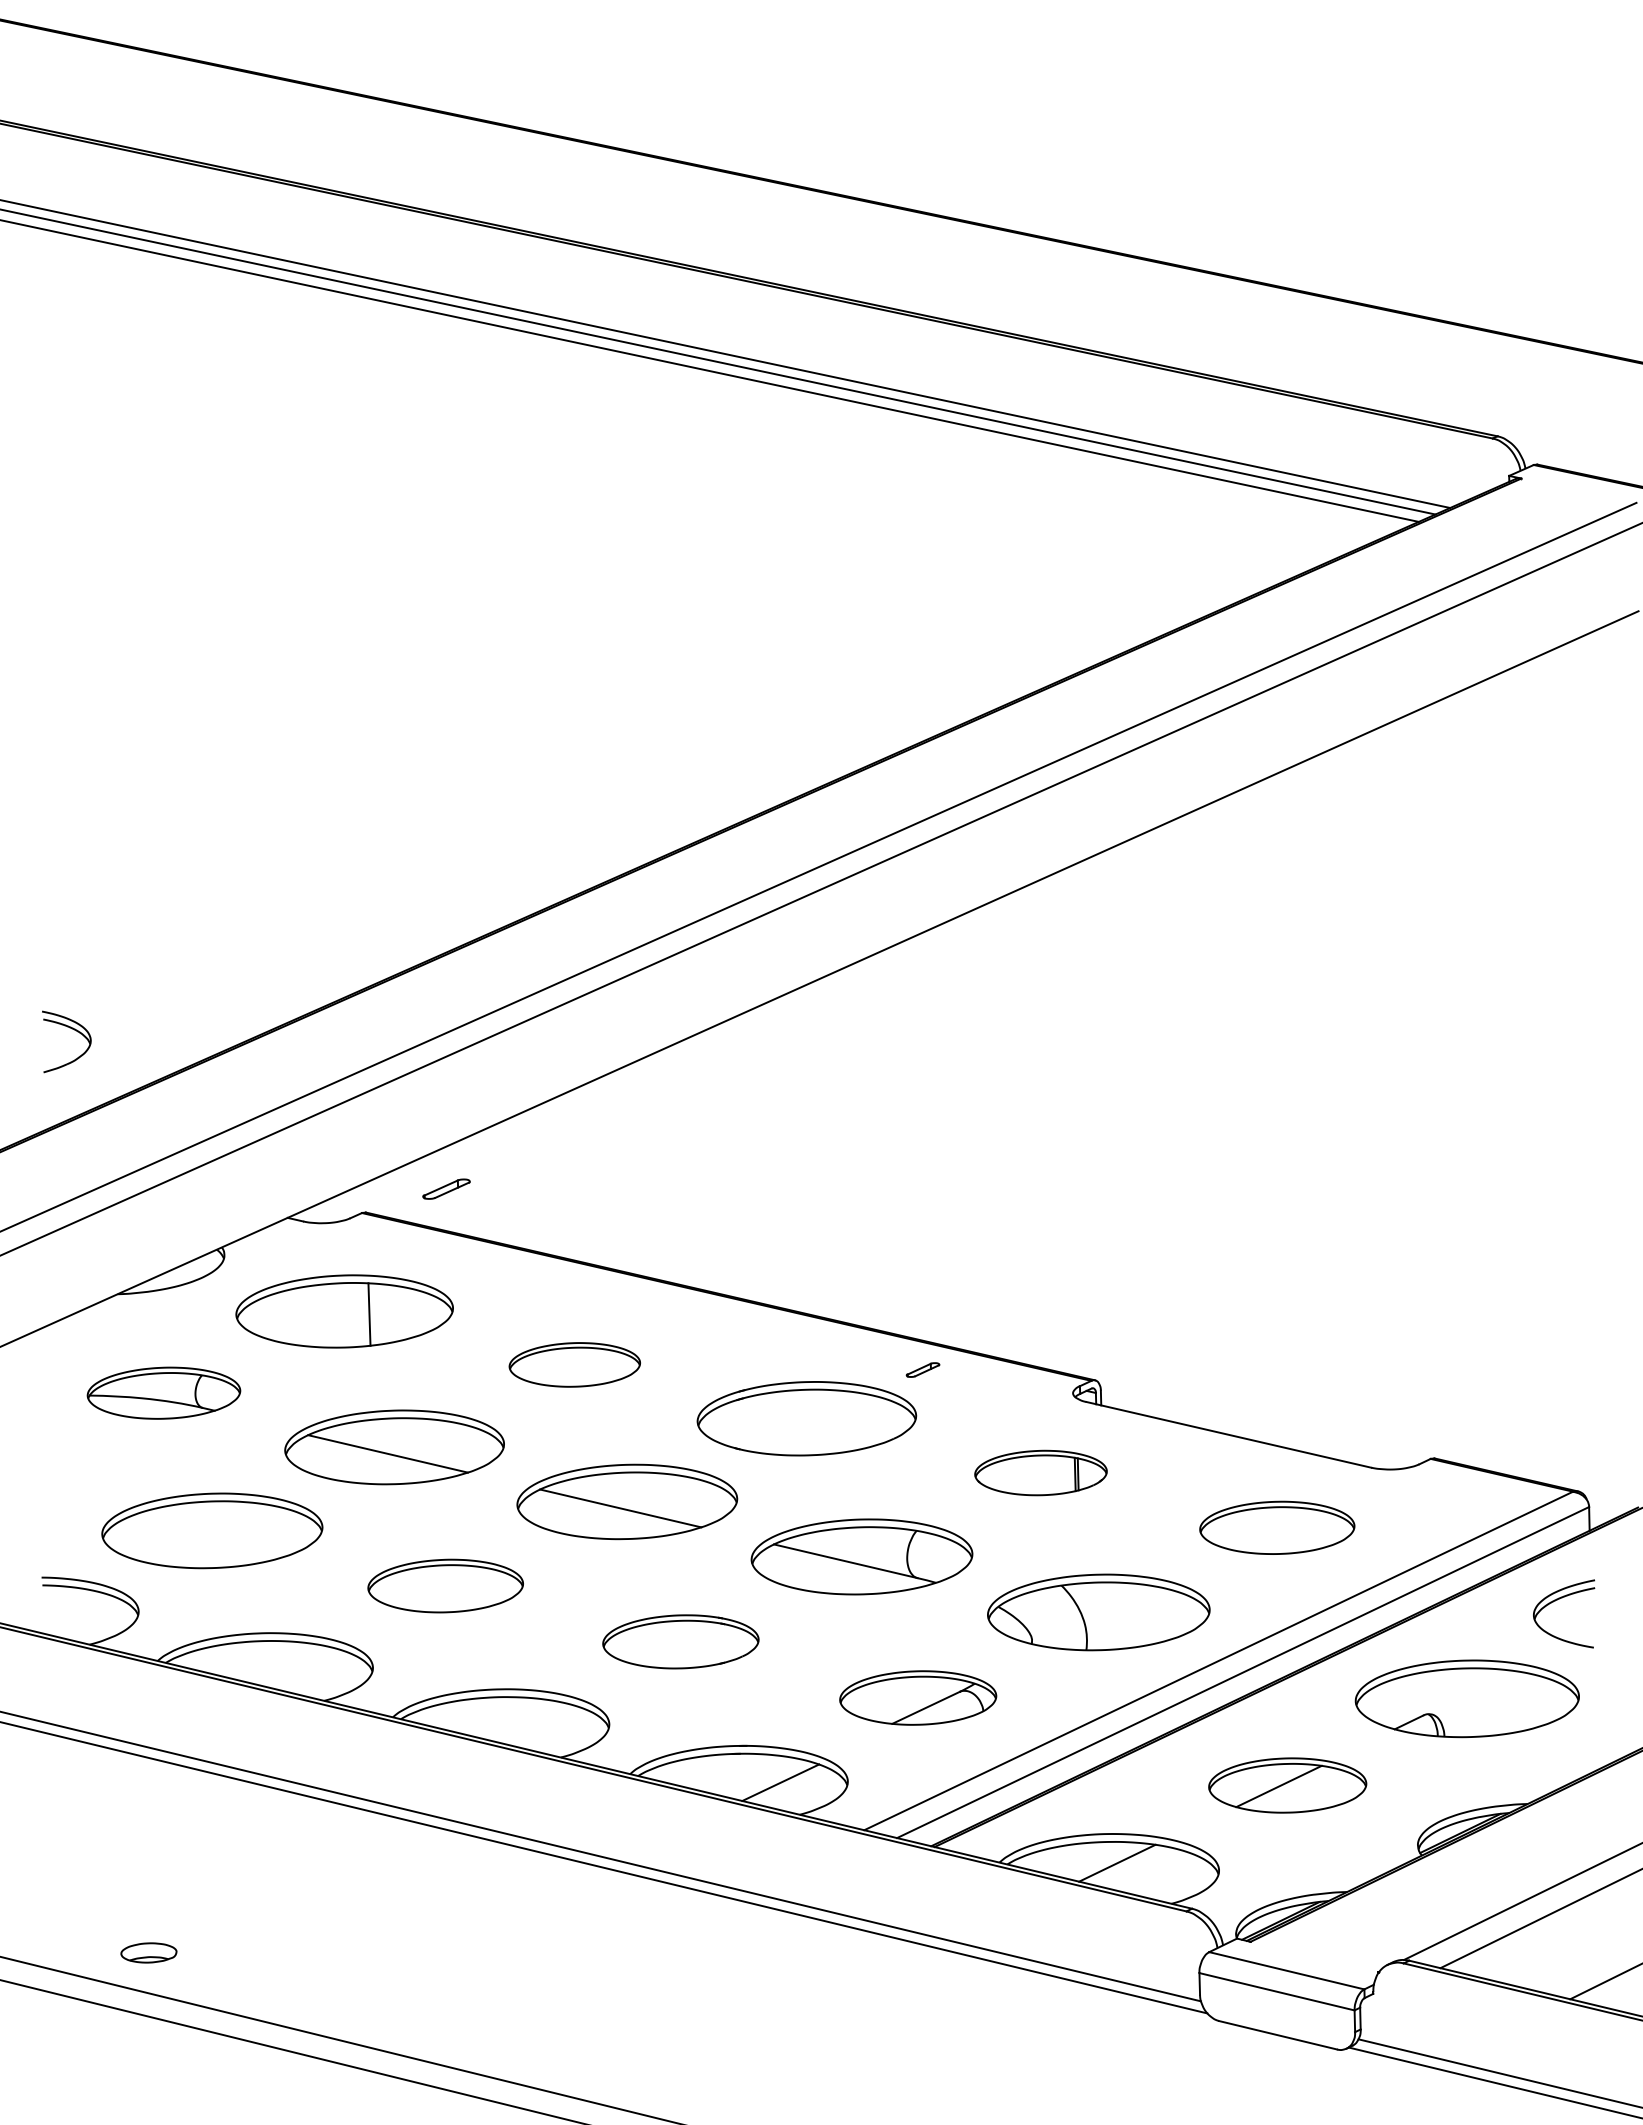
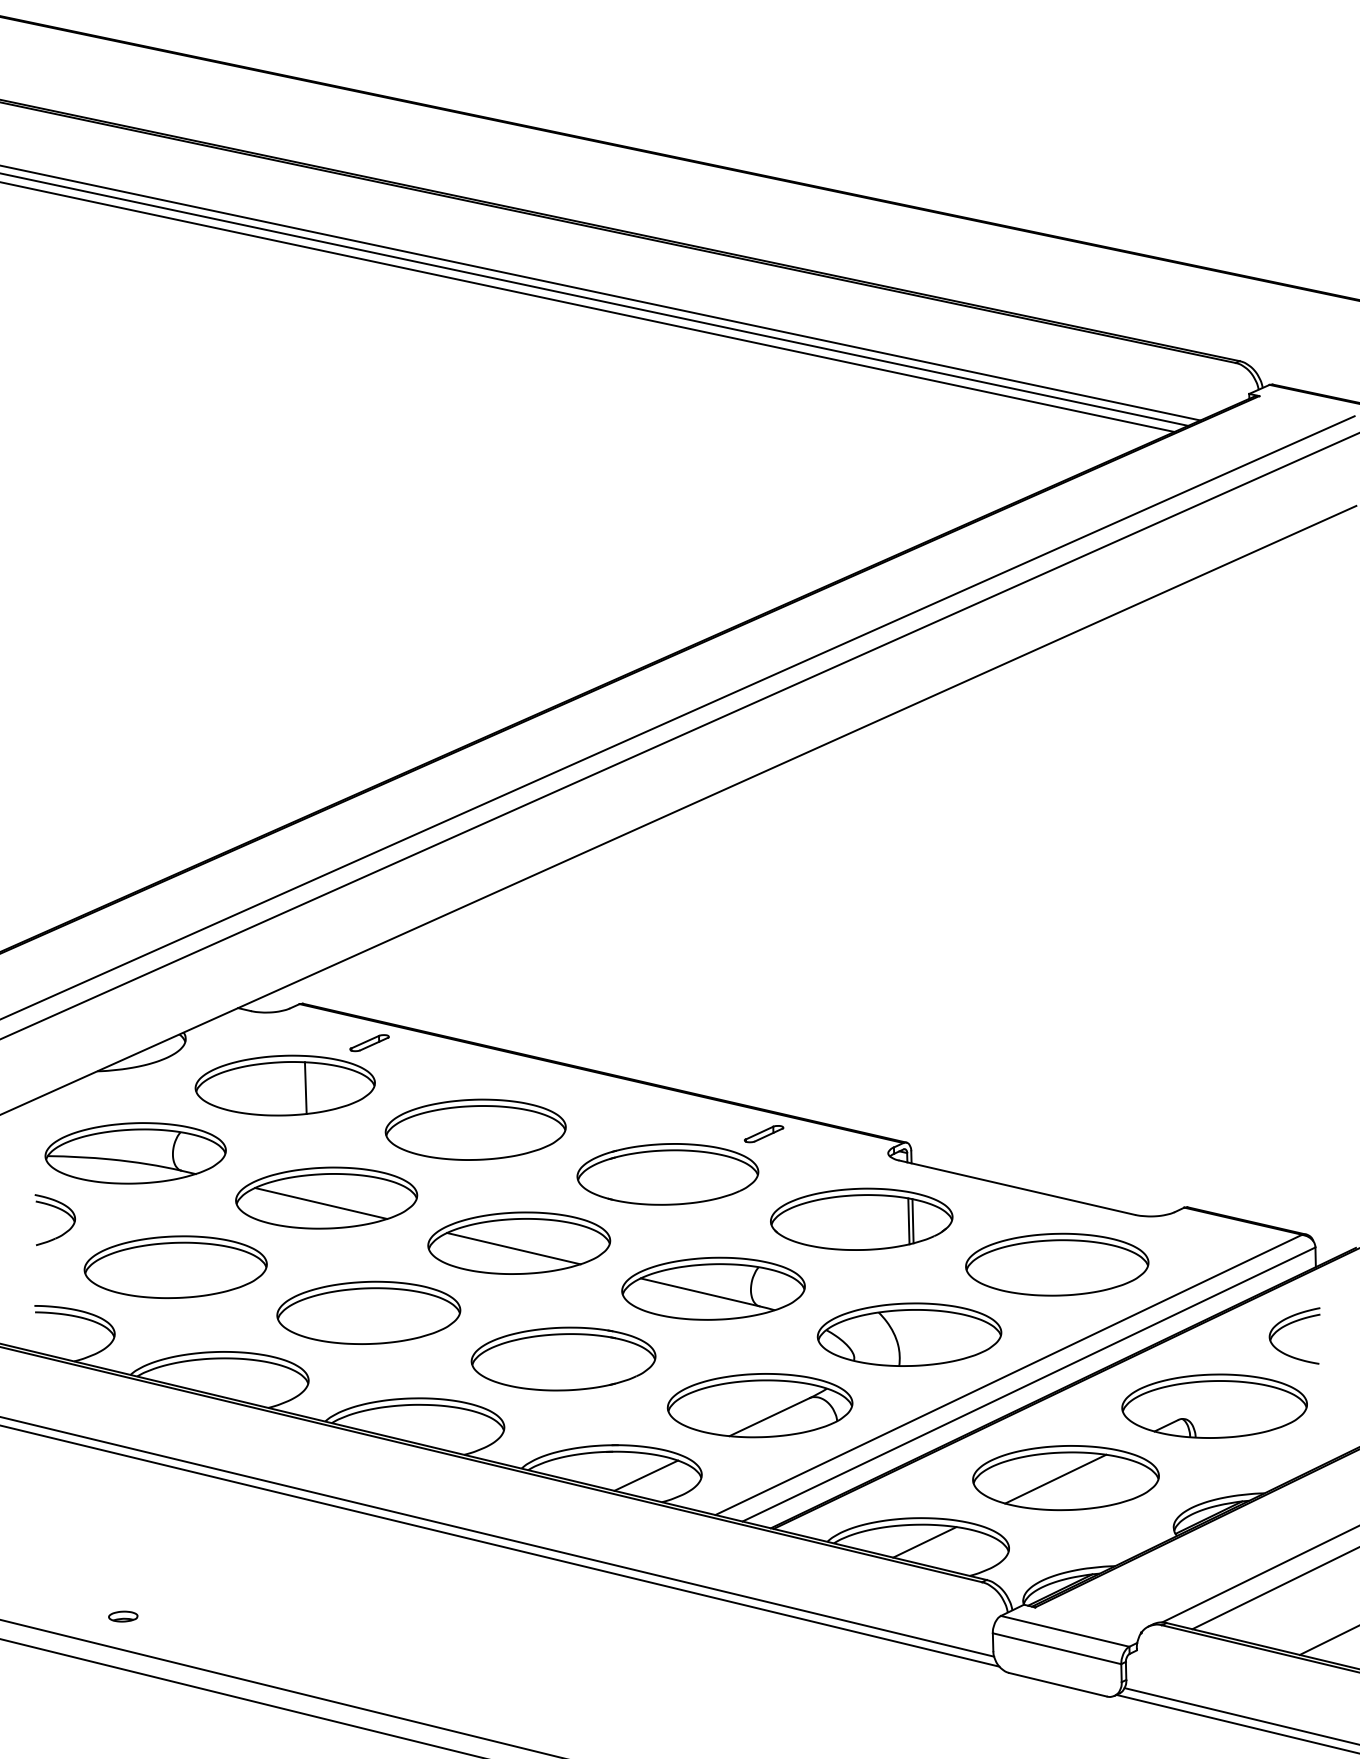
part: (69, 1028) -> (57, 1208), moved
part: (446, 1188) -> (369, 1042), moved
part: (574, 1364) -> (475, 1129), size x1.67
part: (922, 1369) -> (763, 1133), size x1.43
part: (163, 1392) -> (135, 1152), size x1.43
part: (1040, 1472) -> (861, 1218), size x1.67
part: (1277, 1527) -> (1057, 1264), size x1.43
part: (445, 1585) -> (368, 1312), size x1.43
part: (680, 1641) -> (563, 1358), size x1.43
part: (917, 1697) -> (759, 1405), size x1.43
part: (1287, 1785) -> (1065, 1477), size x1.43
part: (148, 1952) -> (122, 1616), size x0.62

